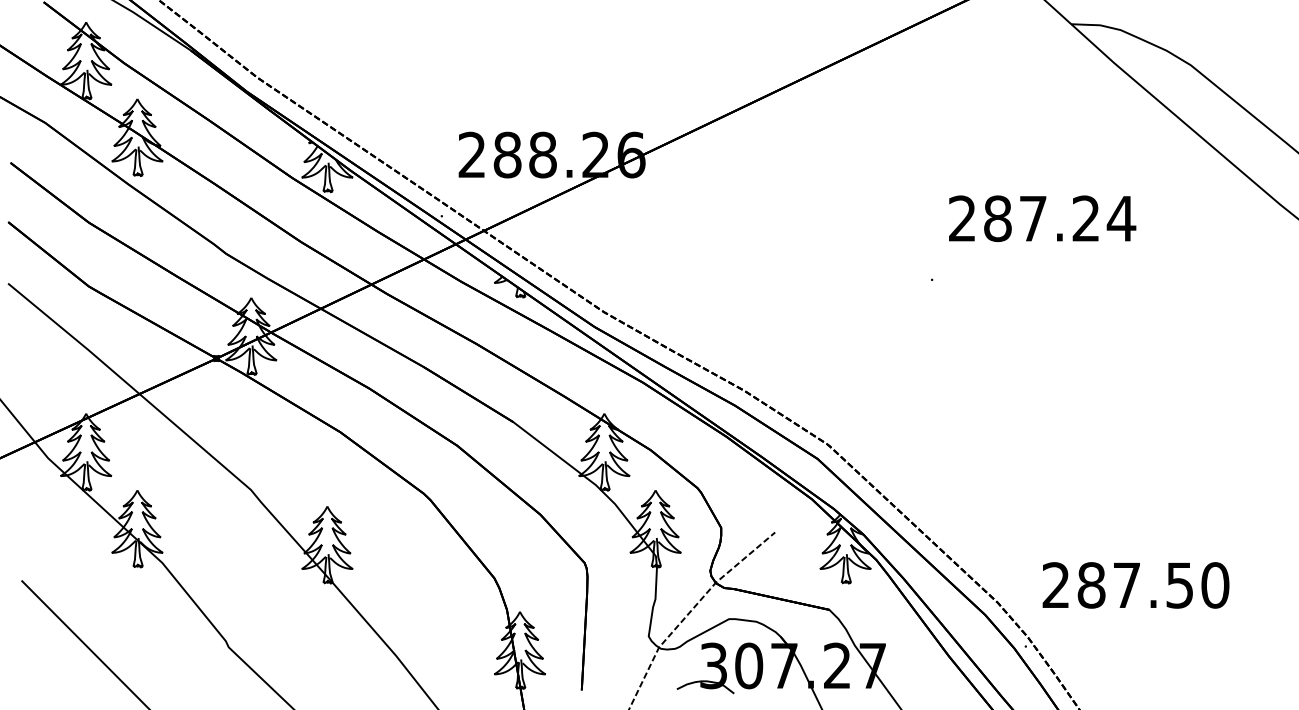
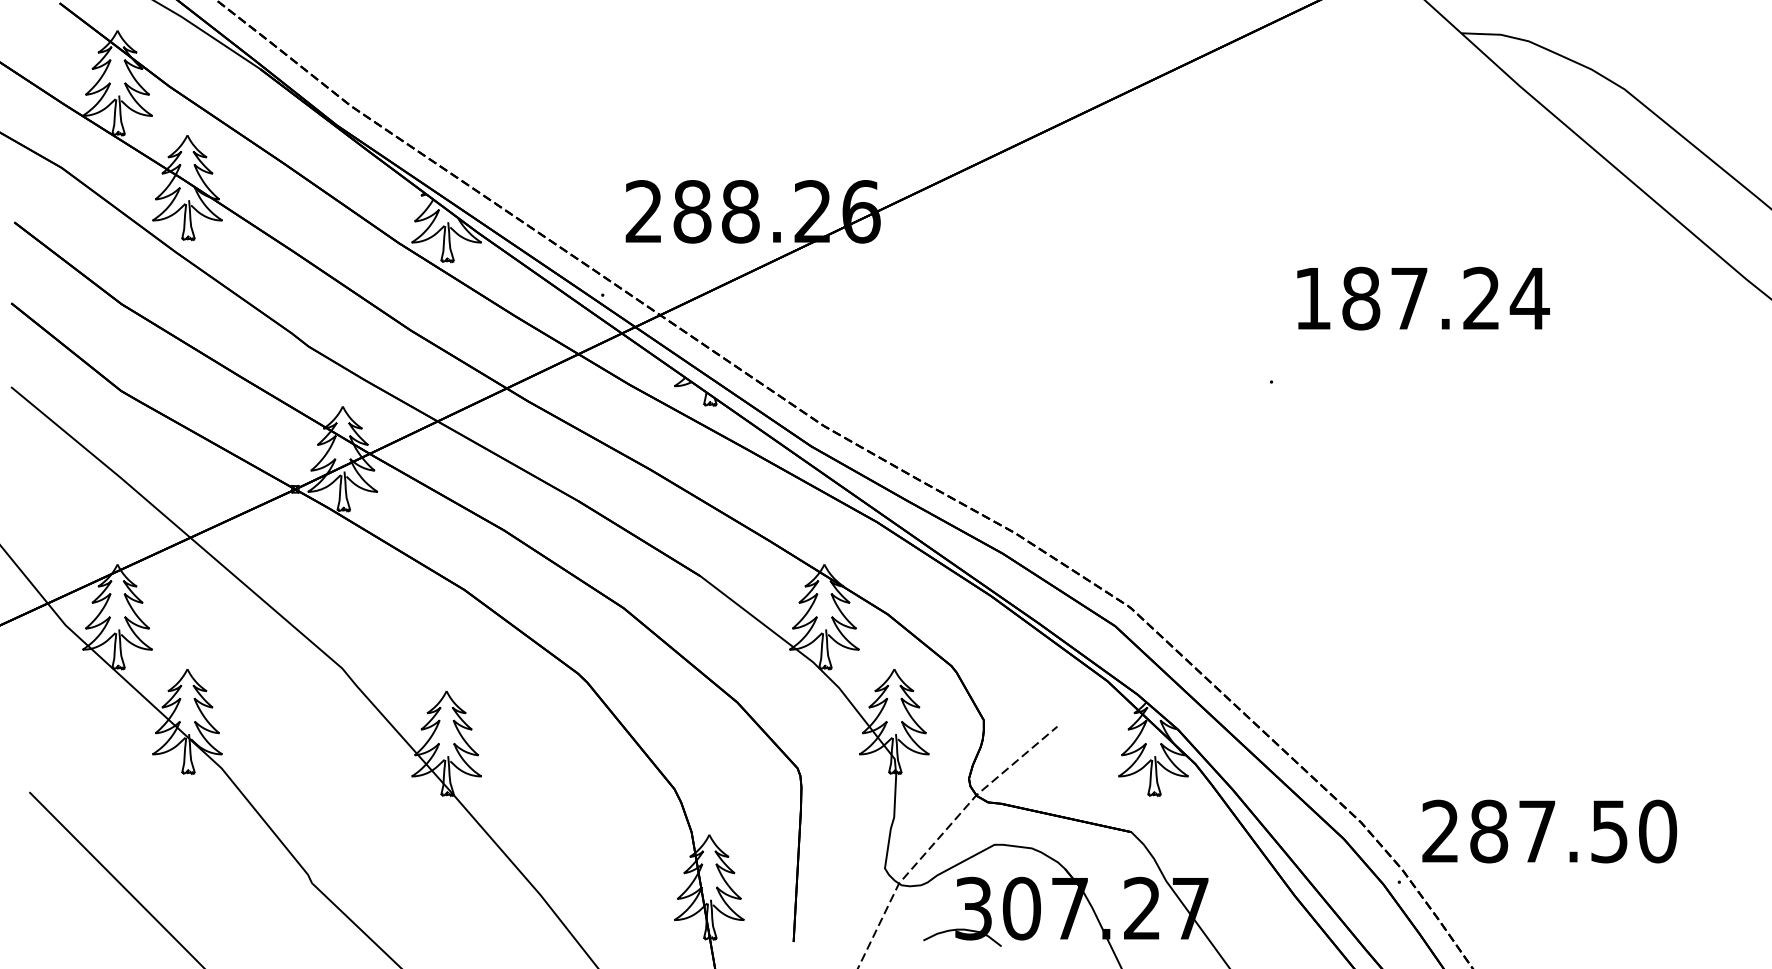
text: (962, 218) -> (1312, 298), 287.24 -> 187.24
text: (1135, 585) -> (1548, 831), moved

